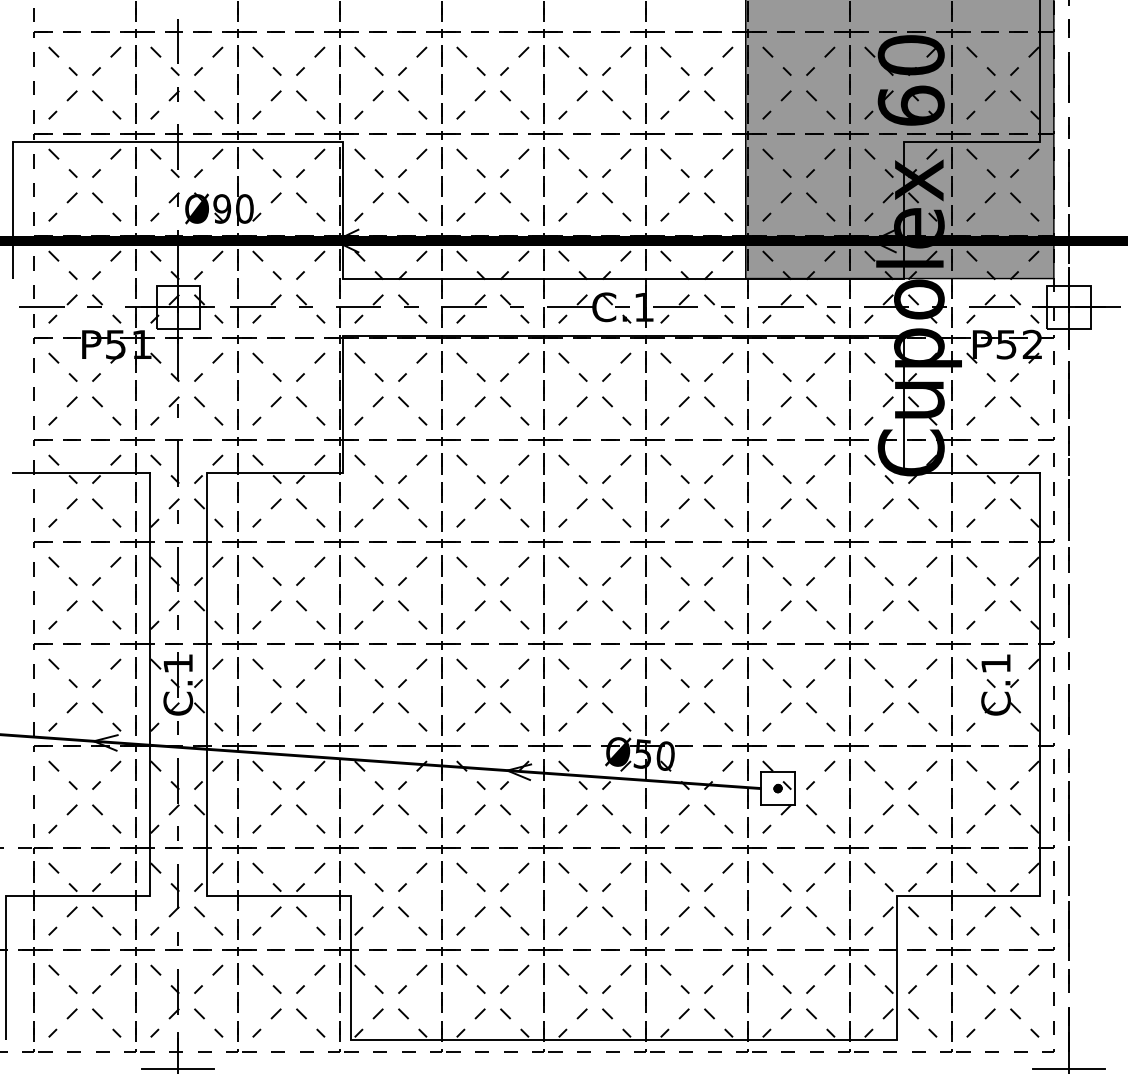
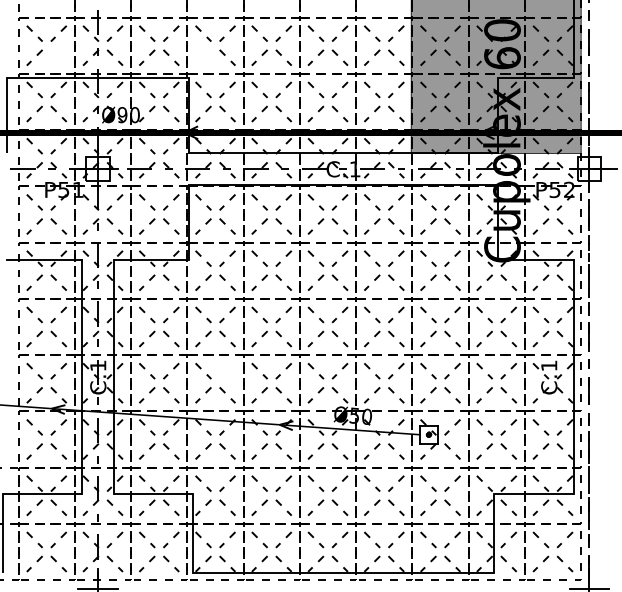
line: (102, 100) -> (56, 55), removed
line: (372, 100) -> (205, 55), removed
line: (416, 668) -> (229, 368), removed

